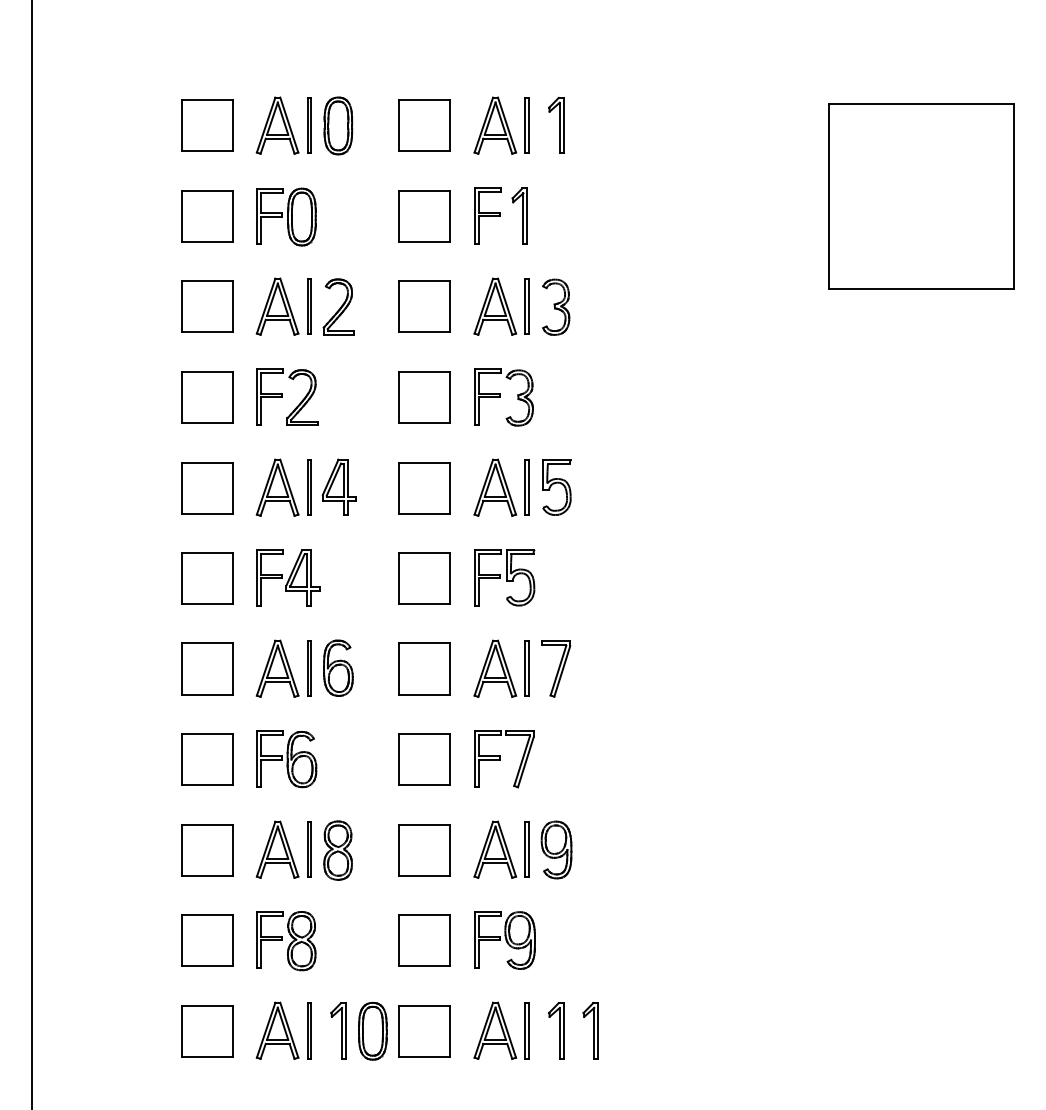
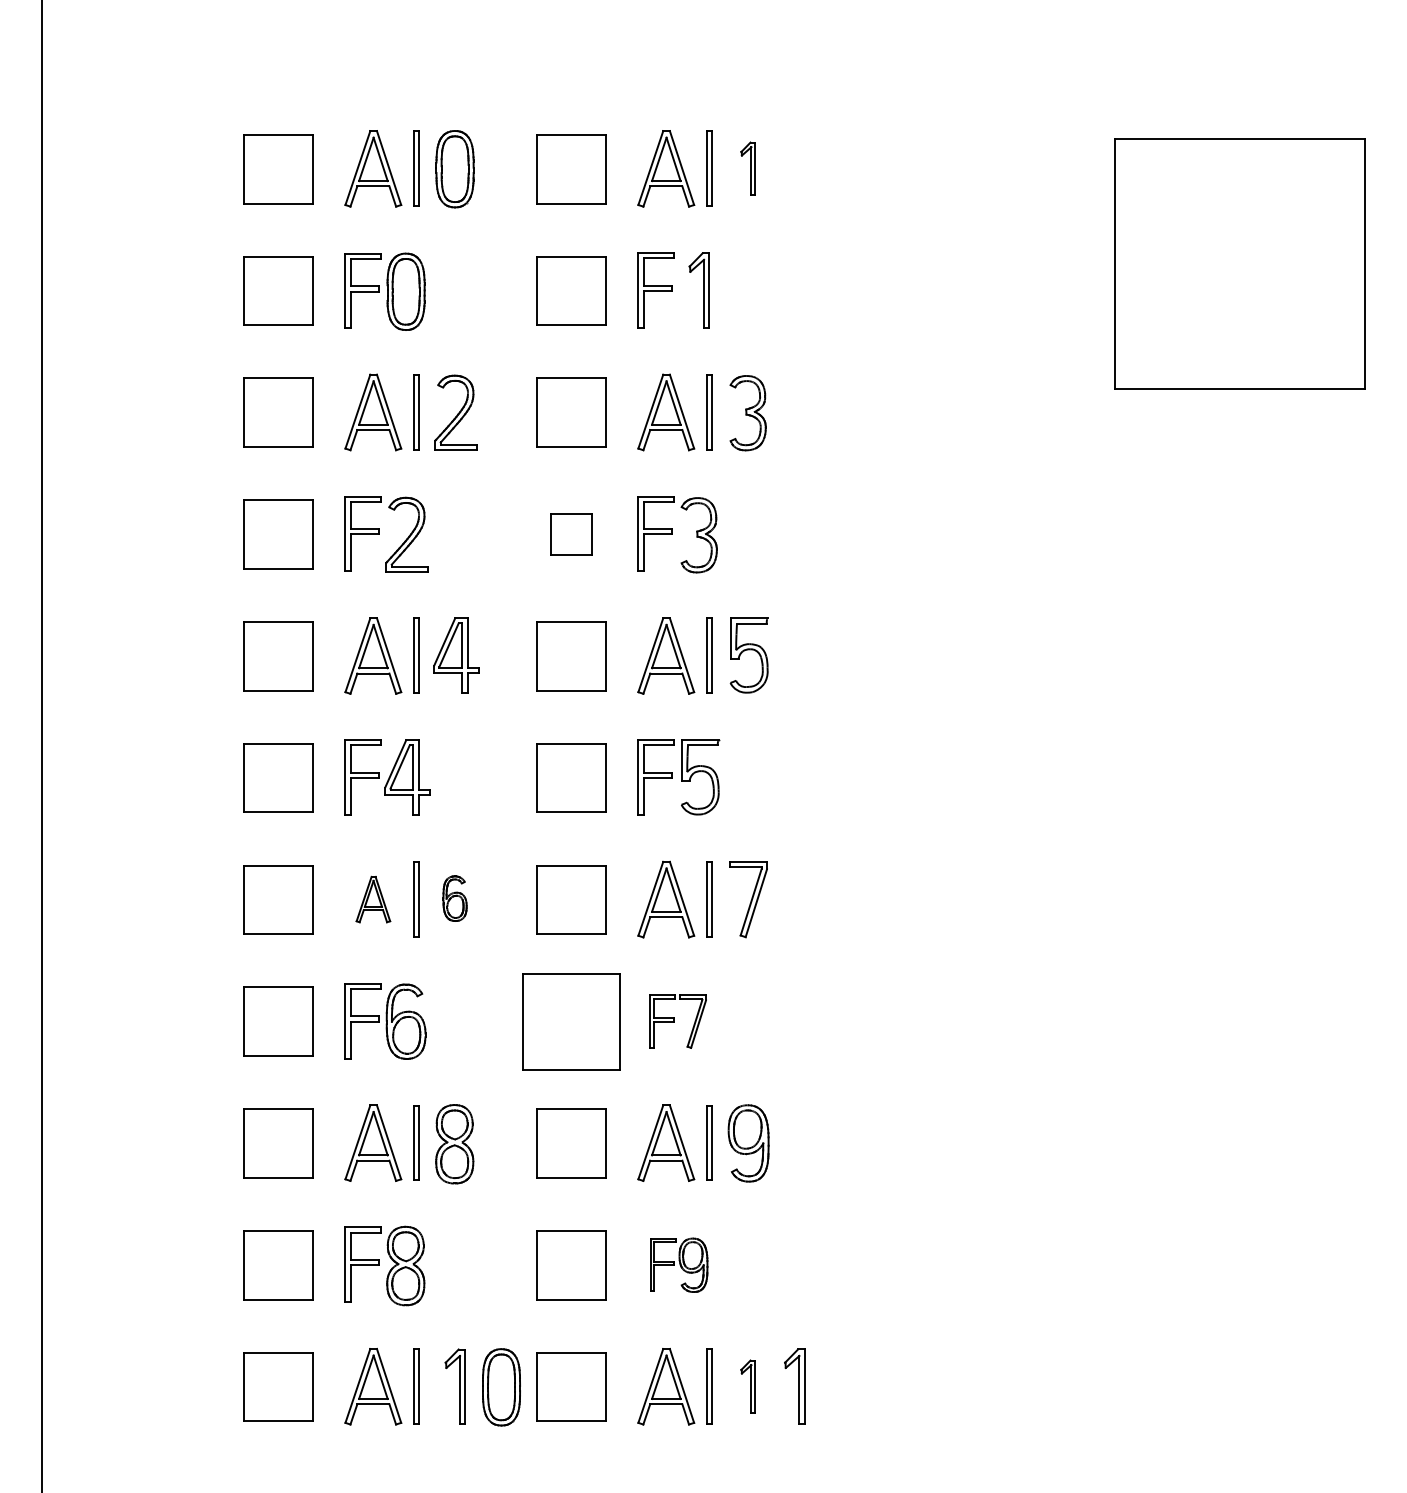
part: (555, 125) -> (747, 168), size x0.7
part: (424, 397) -> (571, 534), size x0.6
part: (337, 667) -> (454, 898), size x0.6
part: (277, 668) -> (373, 899), size x0.6
part: (424, 759) -> (571, 1021), size x1.4
part: (503, 759) -> (677, 1021), size x0.7
part: (504, 940) -> (678, 1265), size x0.7
part: (555, 1030) -> (747, 1386), size x0.7

